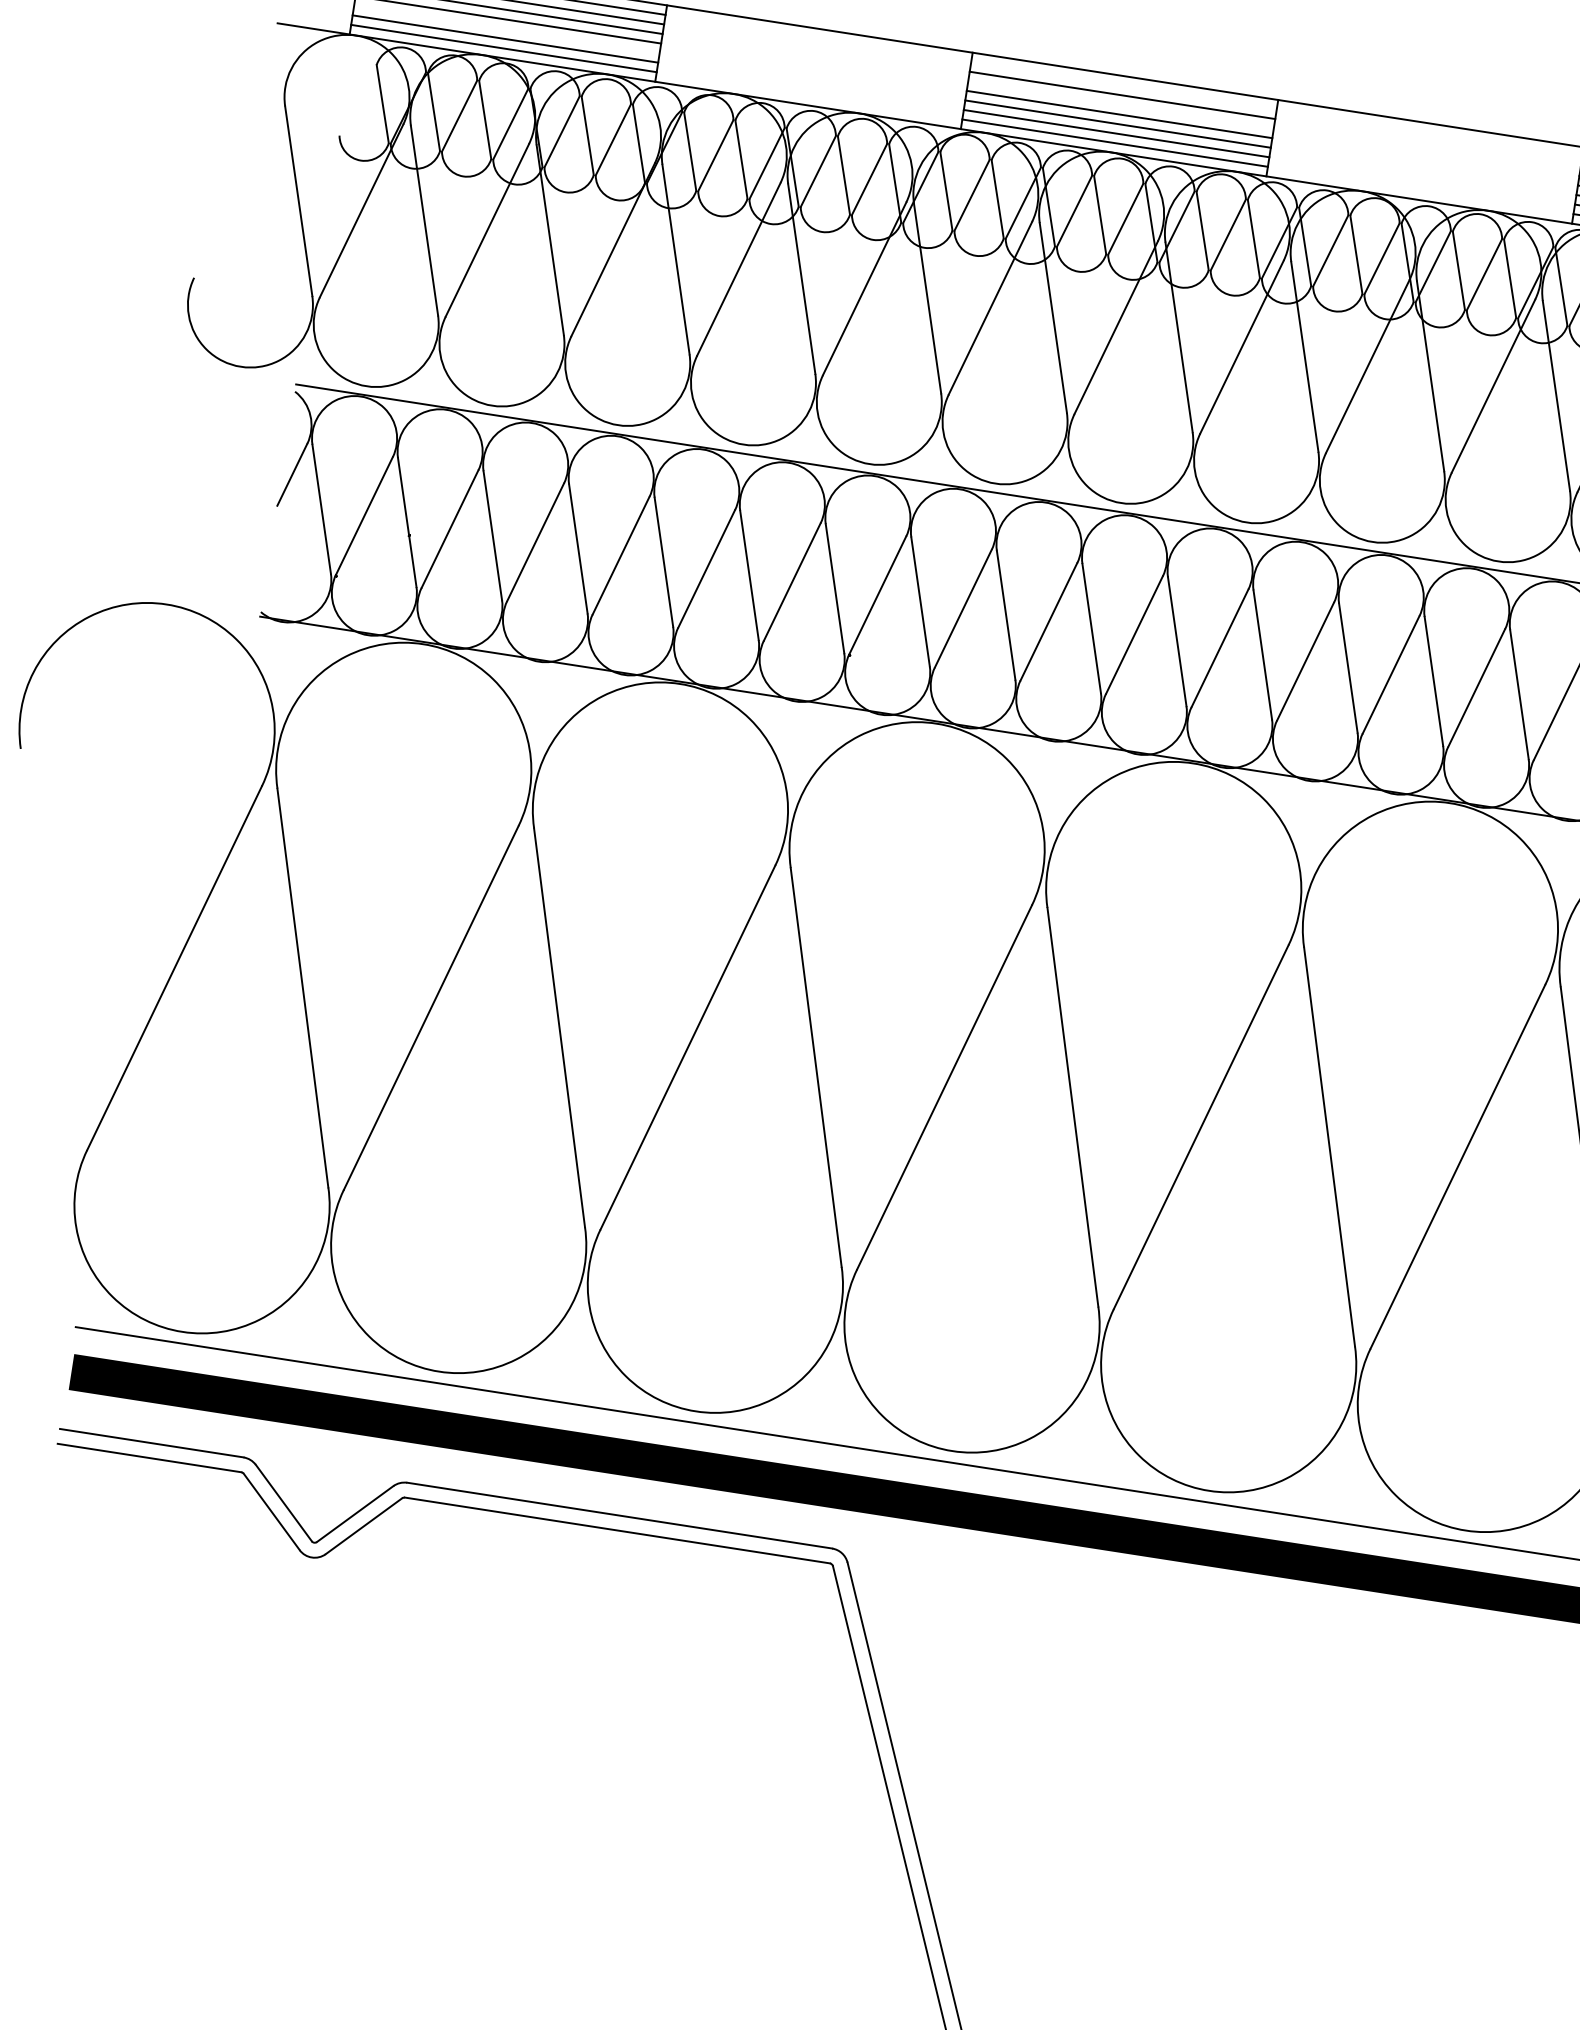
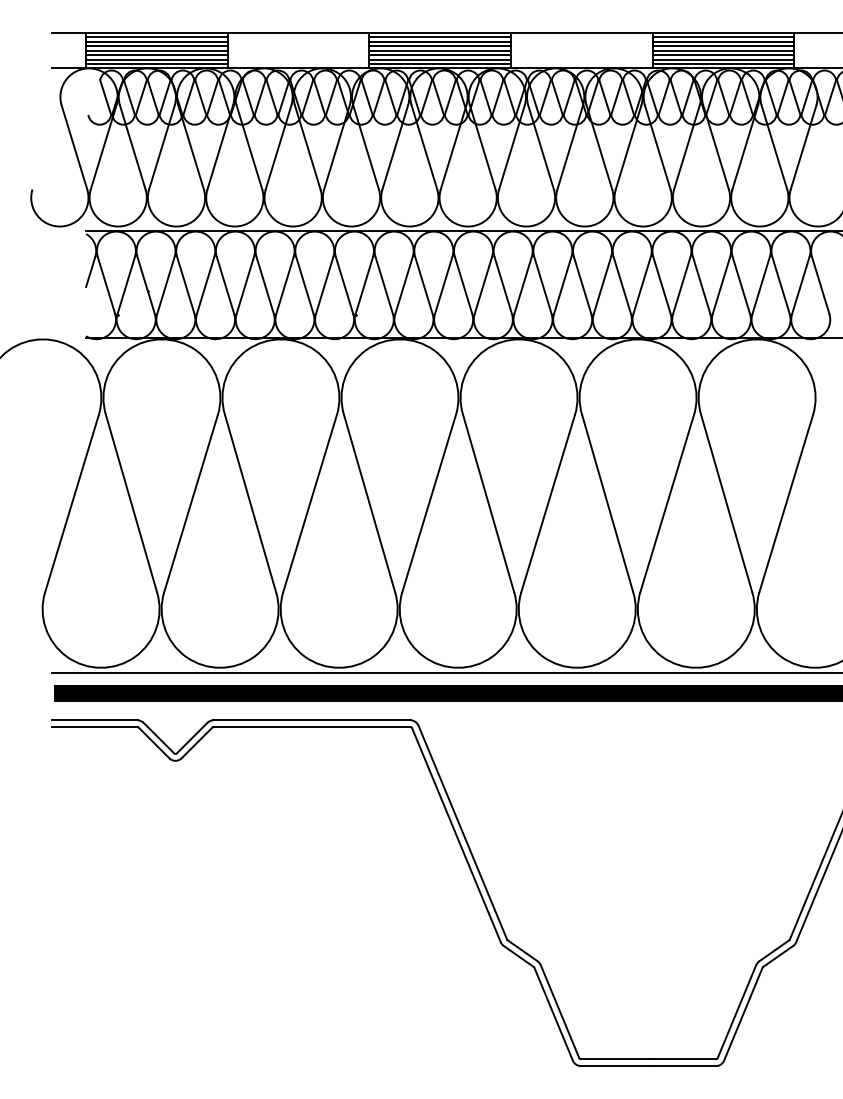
line: (506, 30) -> (156, 55), added
line: (1124, 86) -> (440, 37), added
line: (1121, 105) -> (440, 46), added

